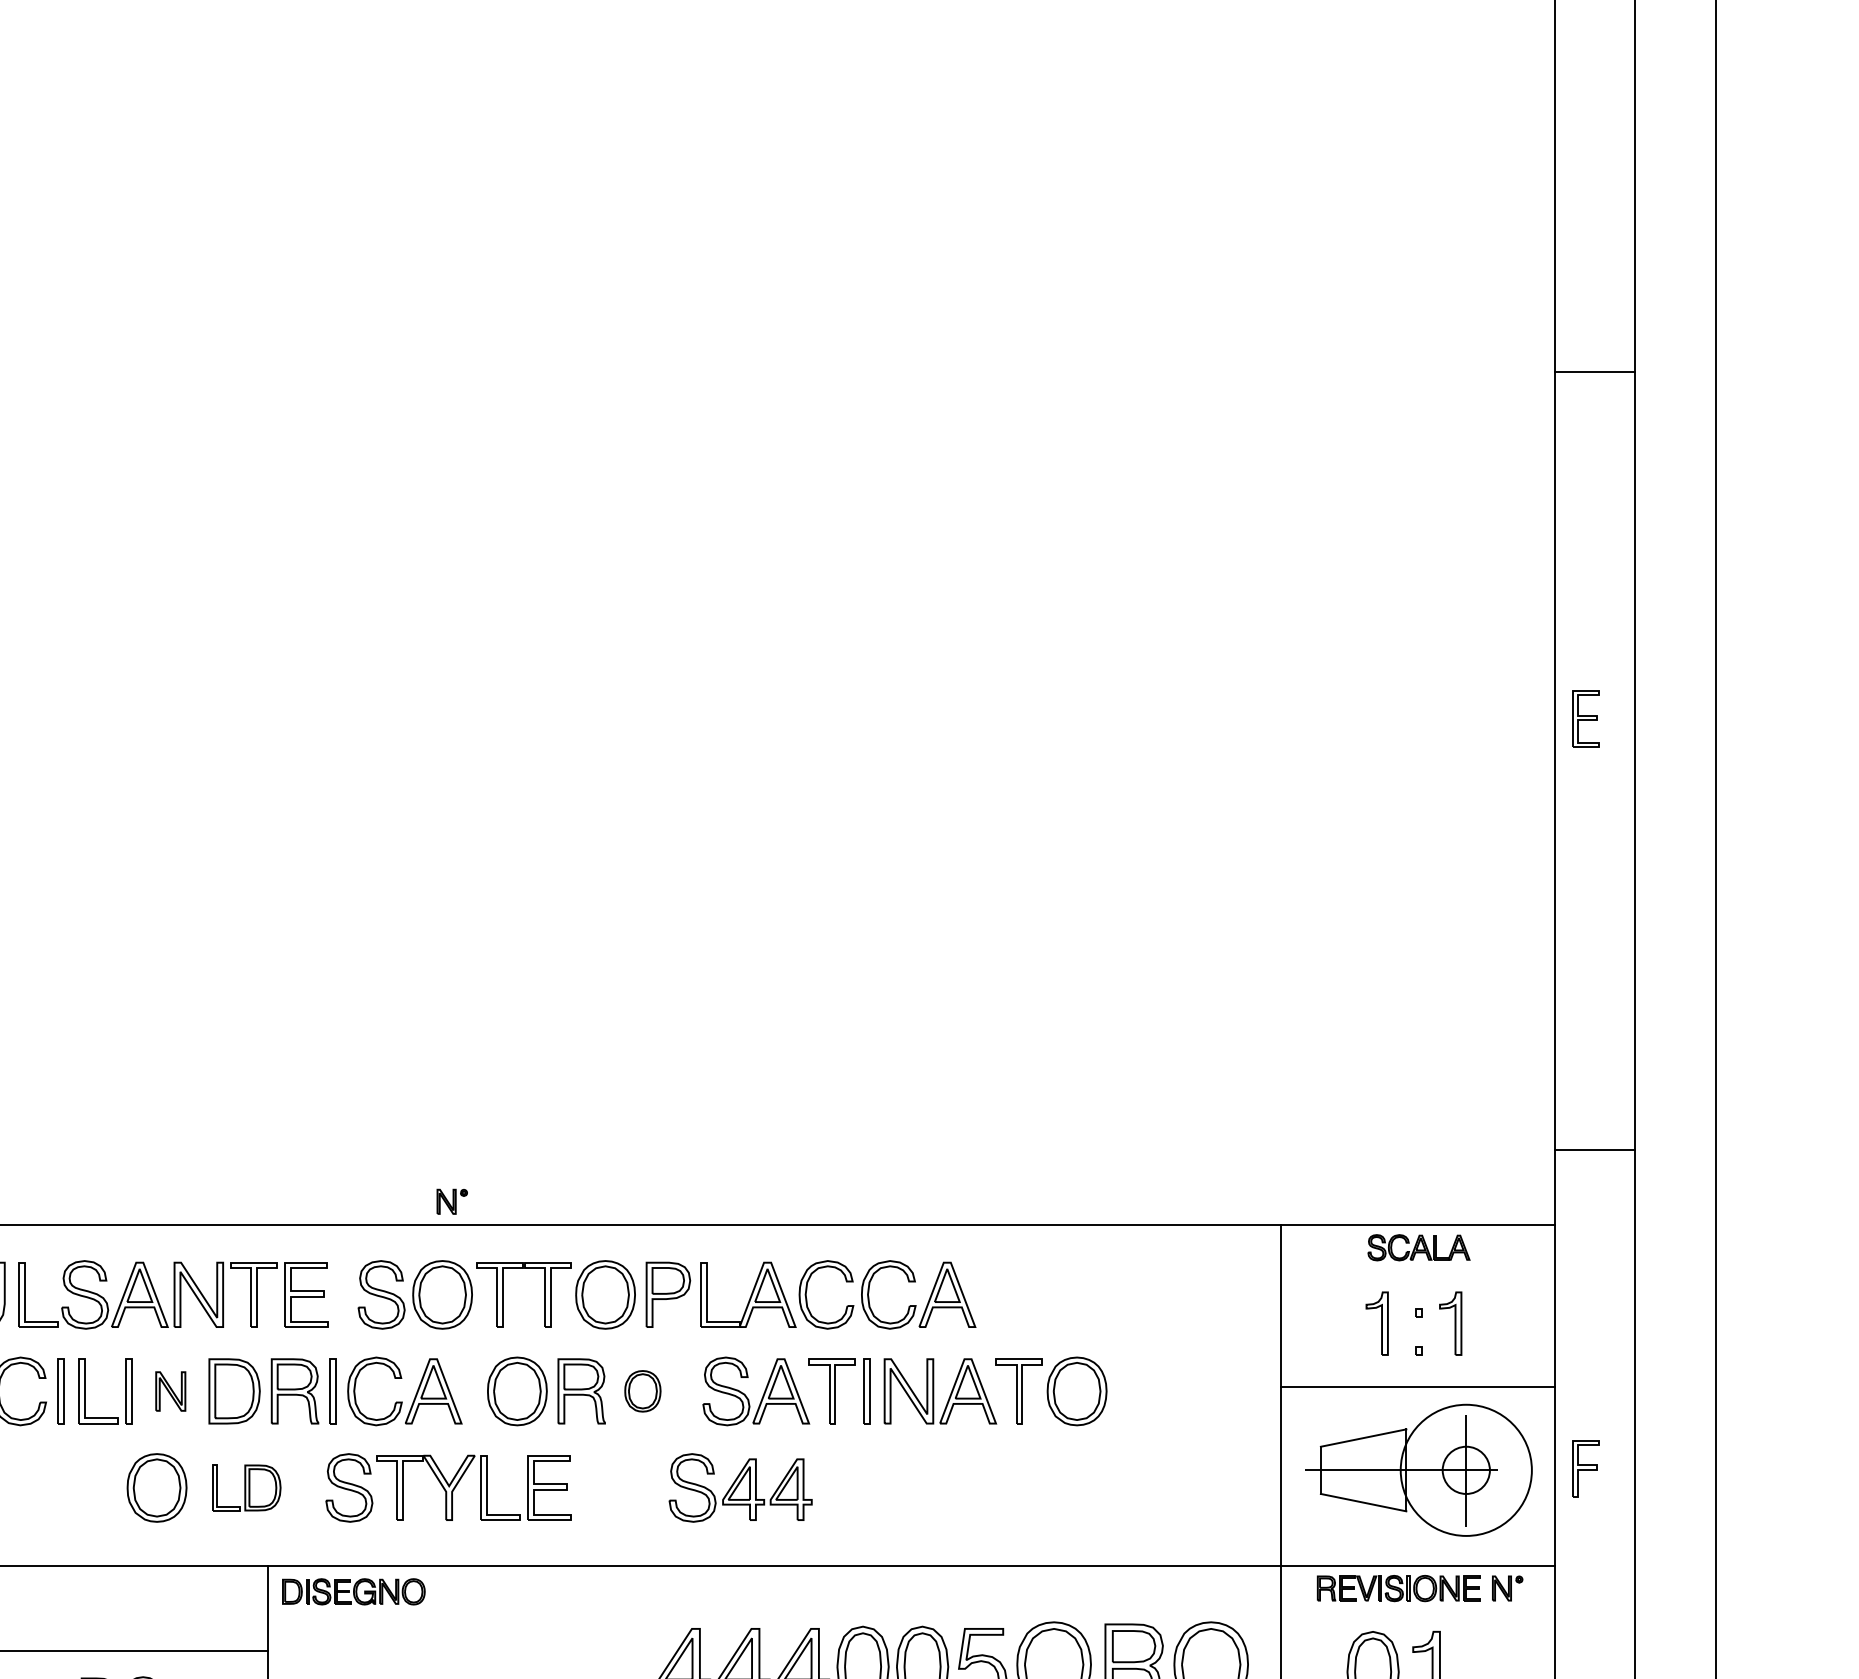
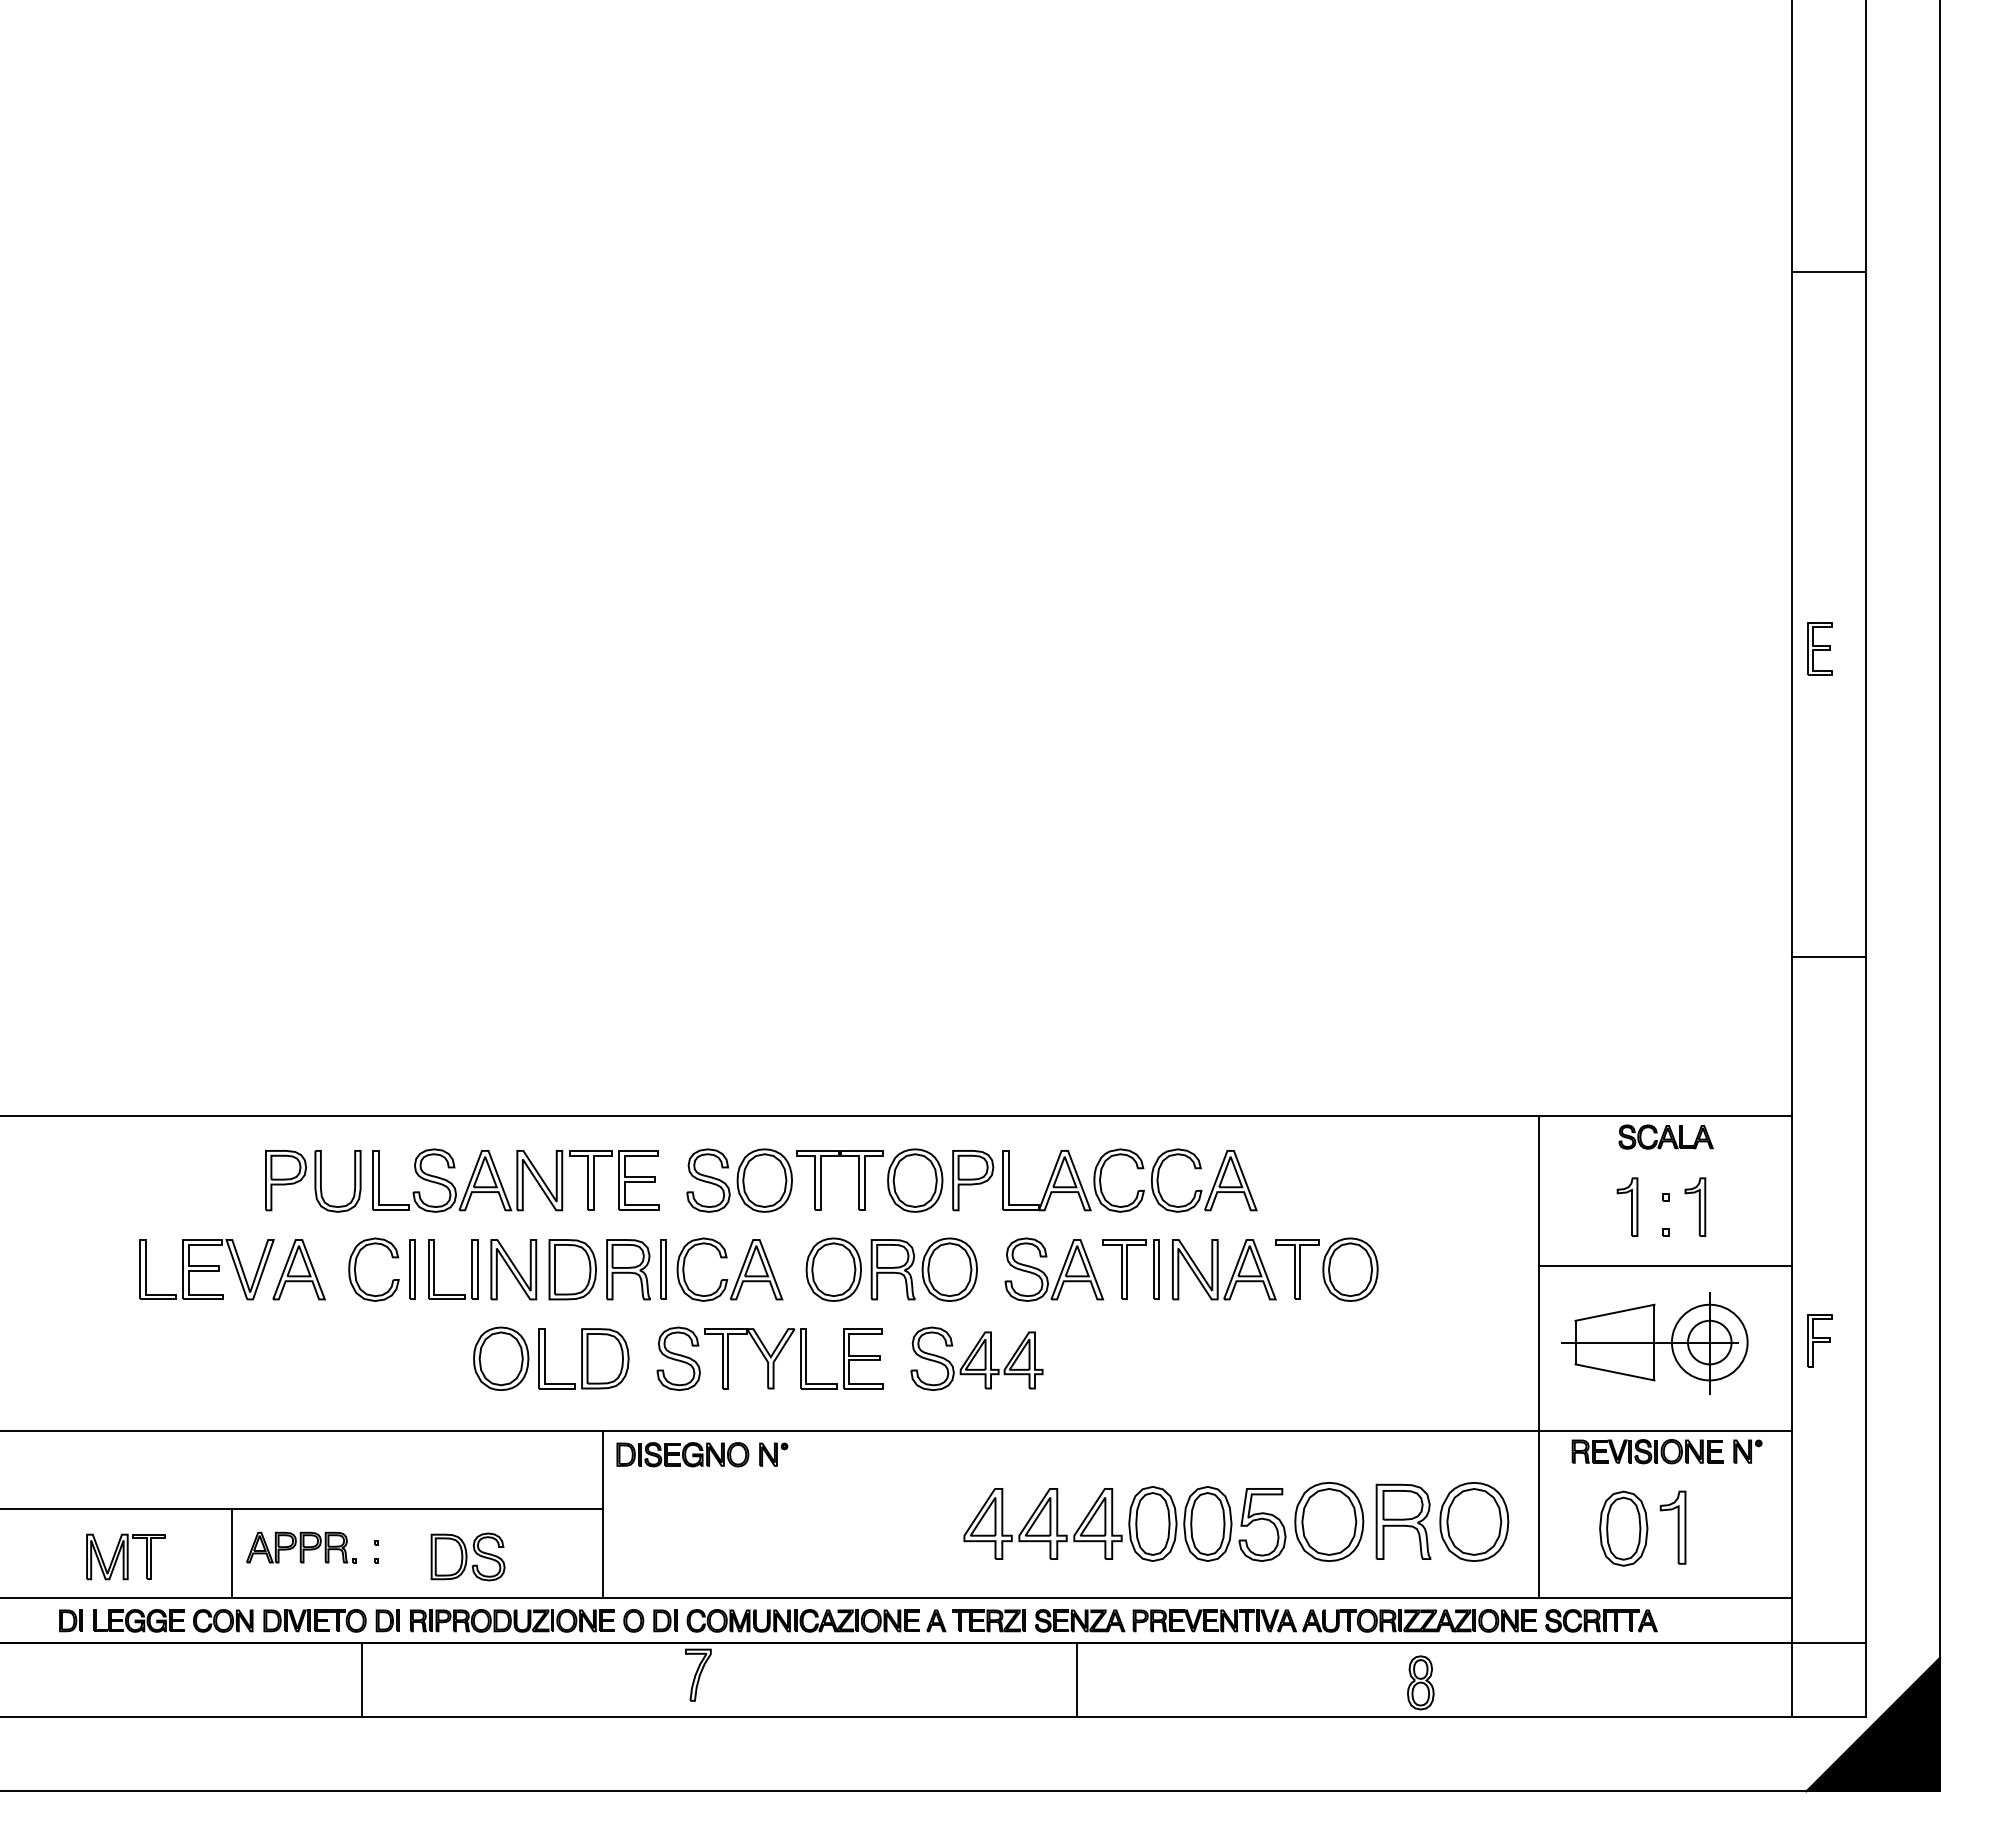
line: (1594, 371) -> (1828, 271), moved
line: (1594, 1150) -> (1828, 957), moved
part: (452, 1201) -> (773, 1454), moved
part: (170, 1391) -> (513, 1269), size x1.67
part: (642, 1391) -> (949, 1269), size x1.67
circle: (1466, 1470) -> (1709, 1342), size x0.62
part: (246, 1487) -> (583, 1358), size x1.43
part: (740, 1487) -> (976, 1358), moved

